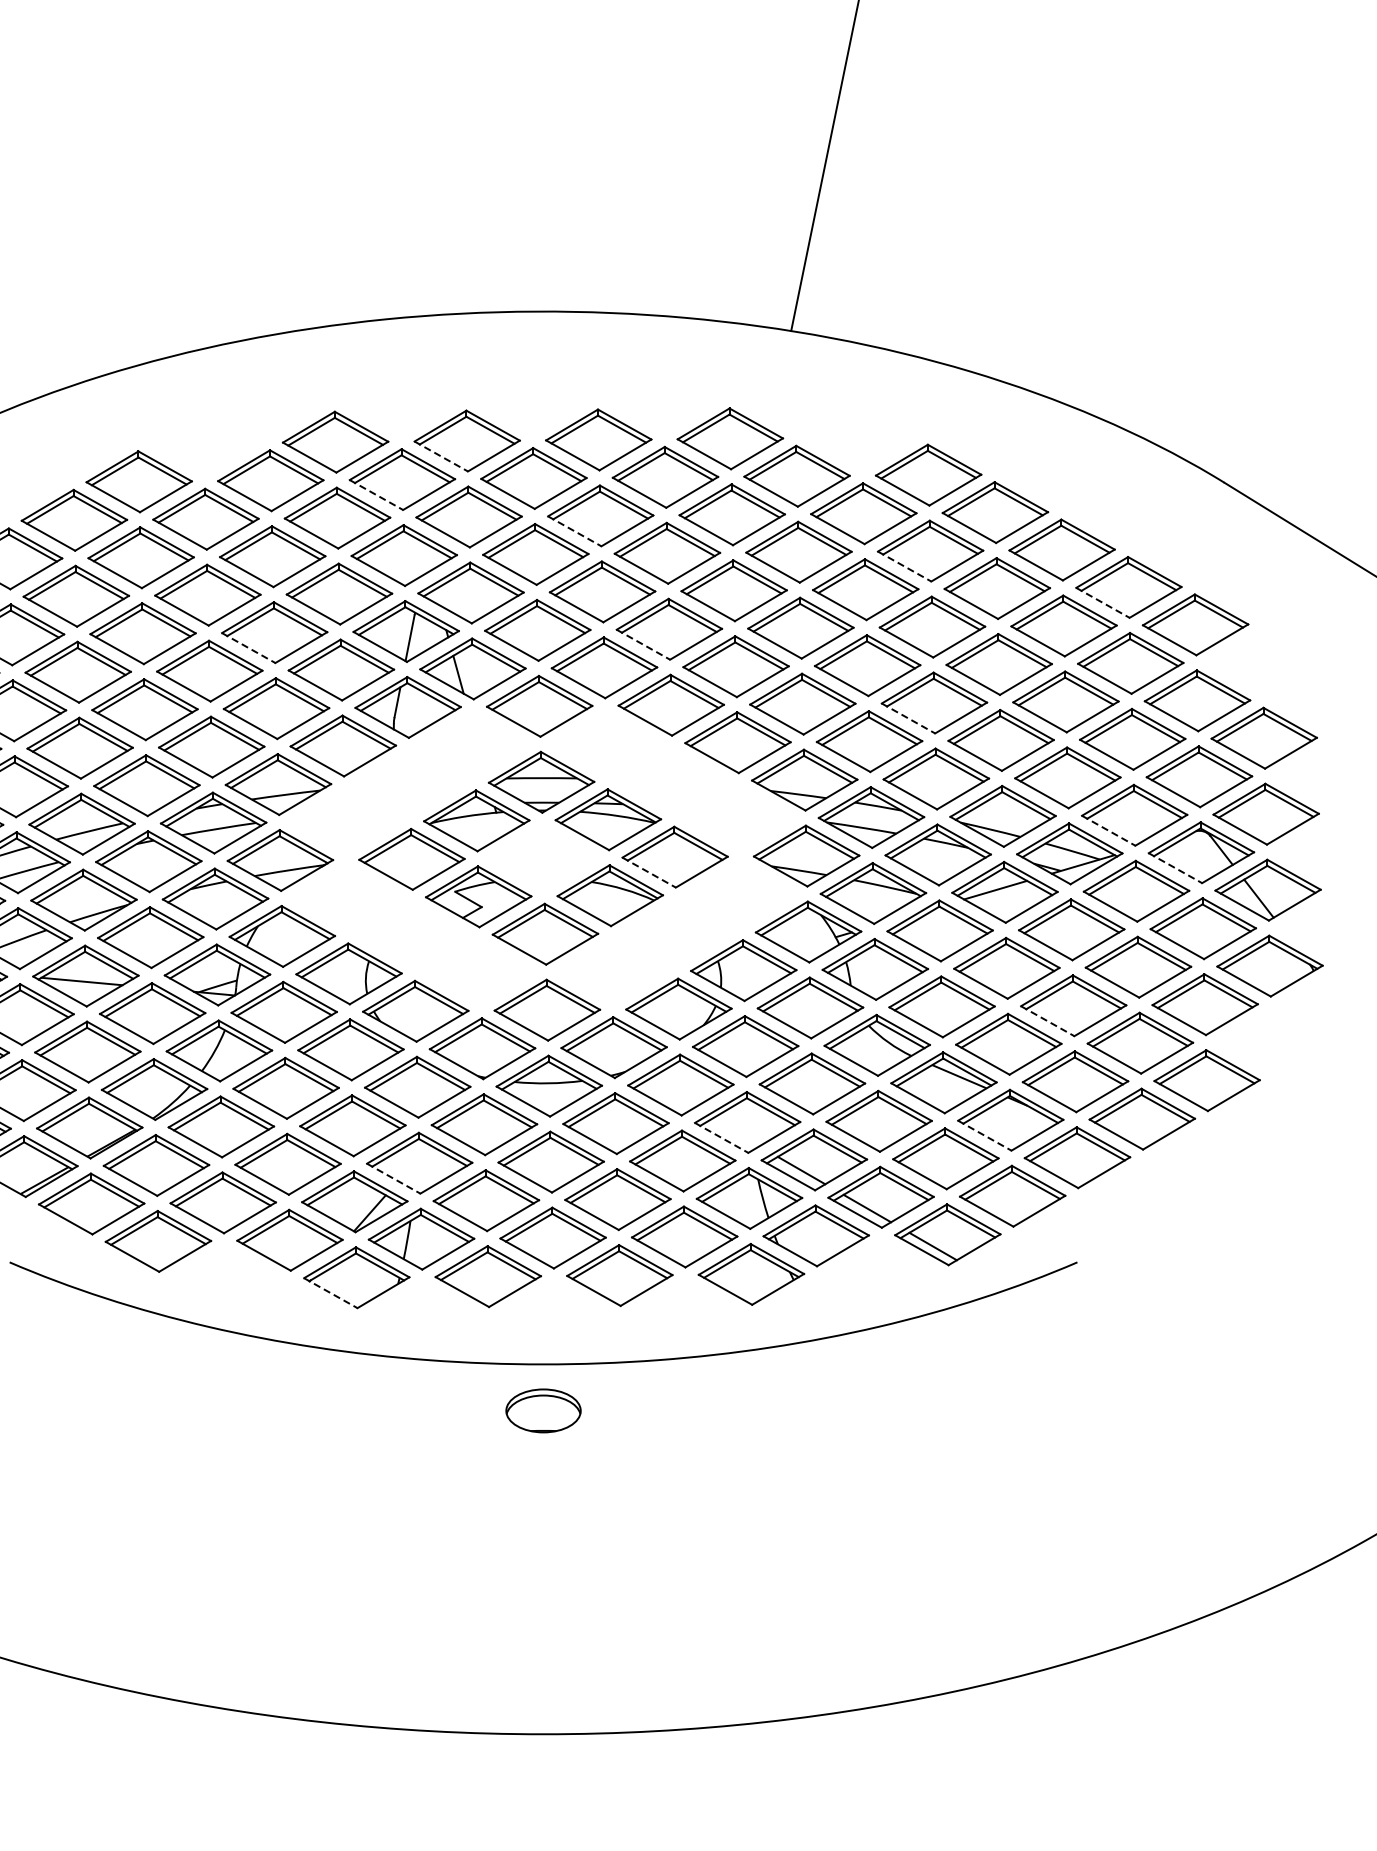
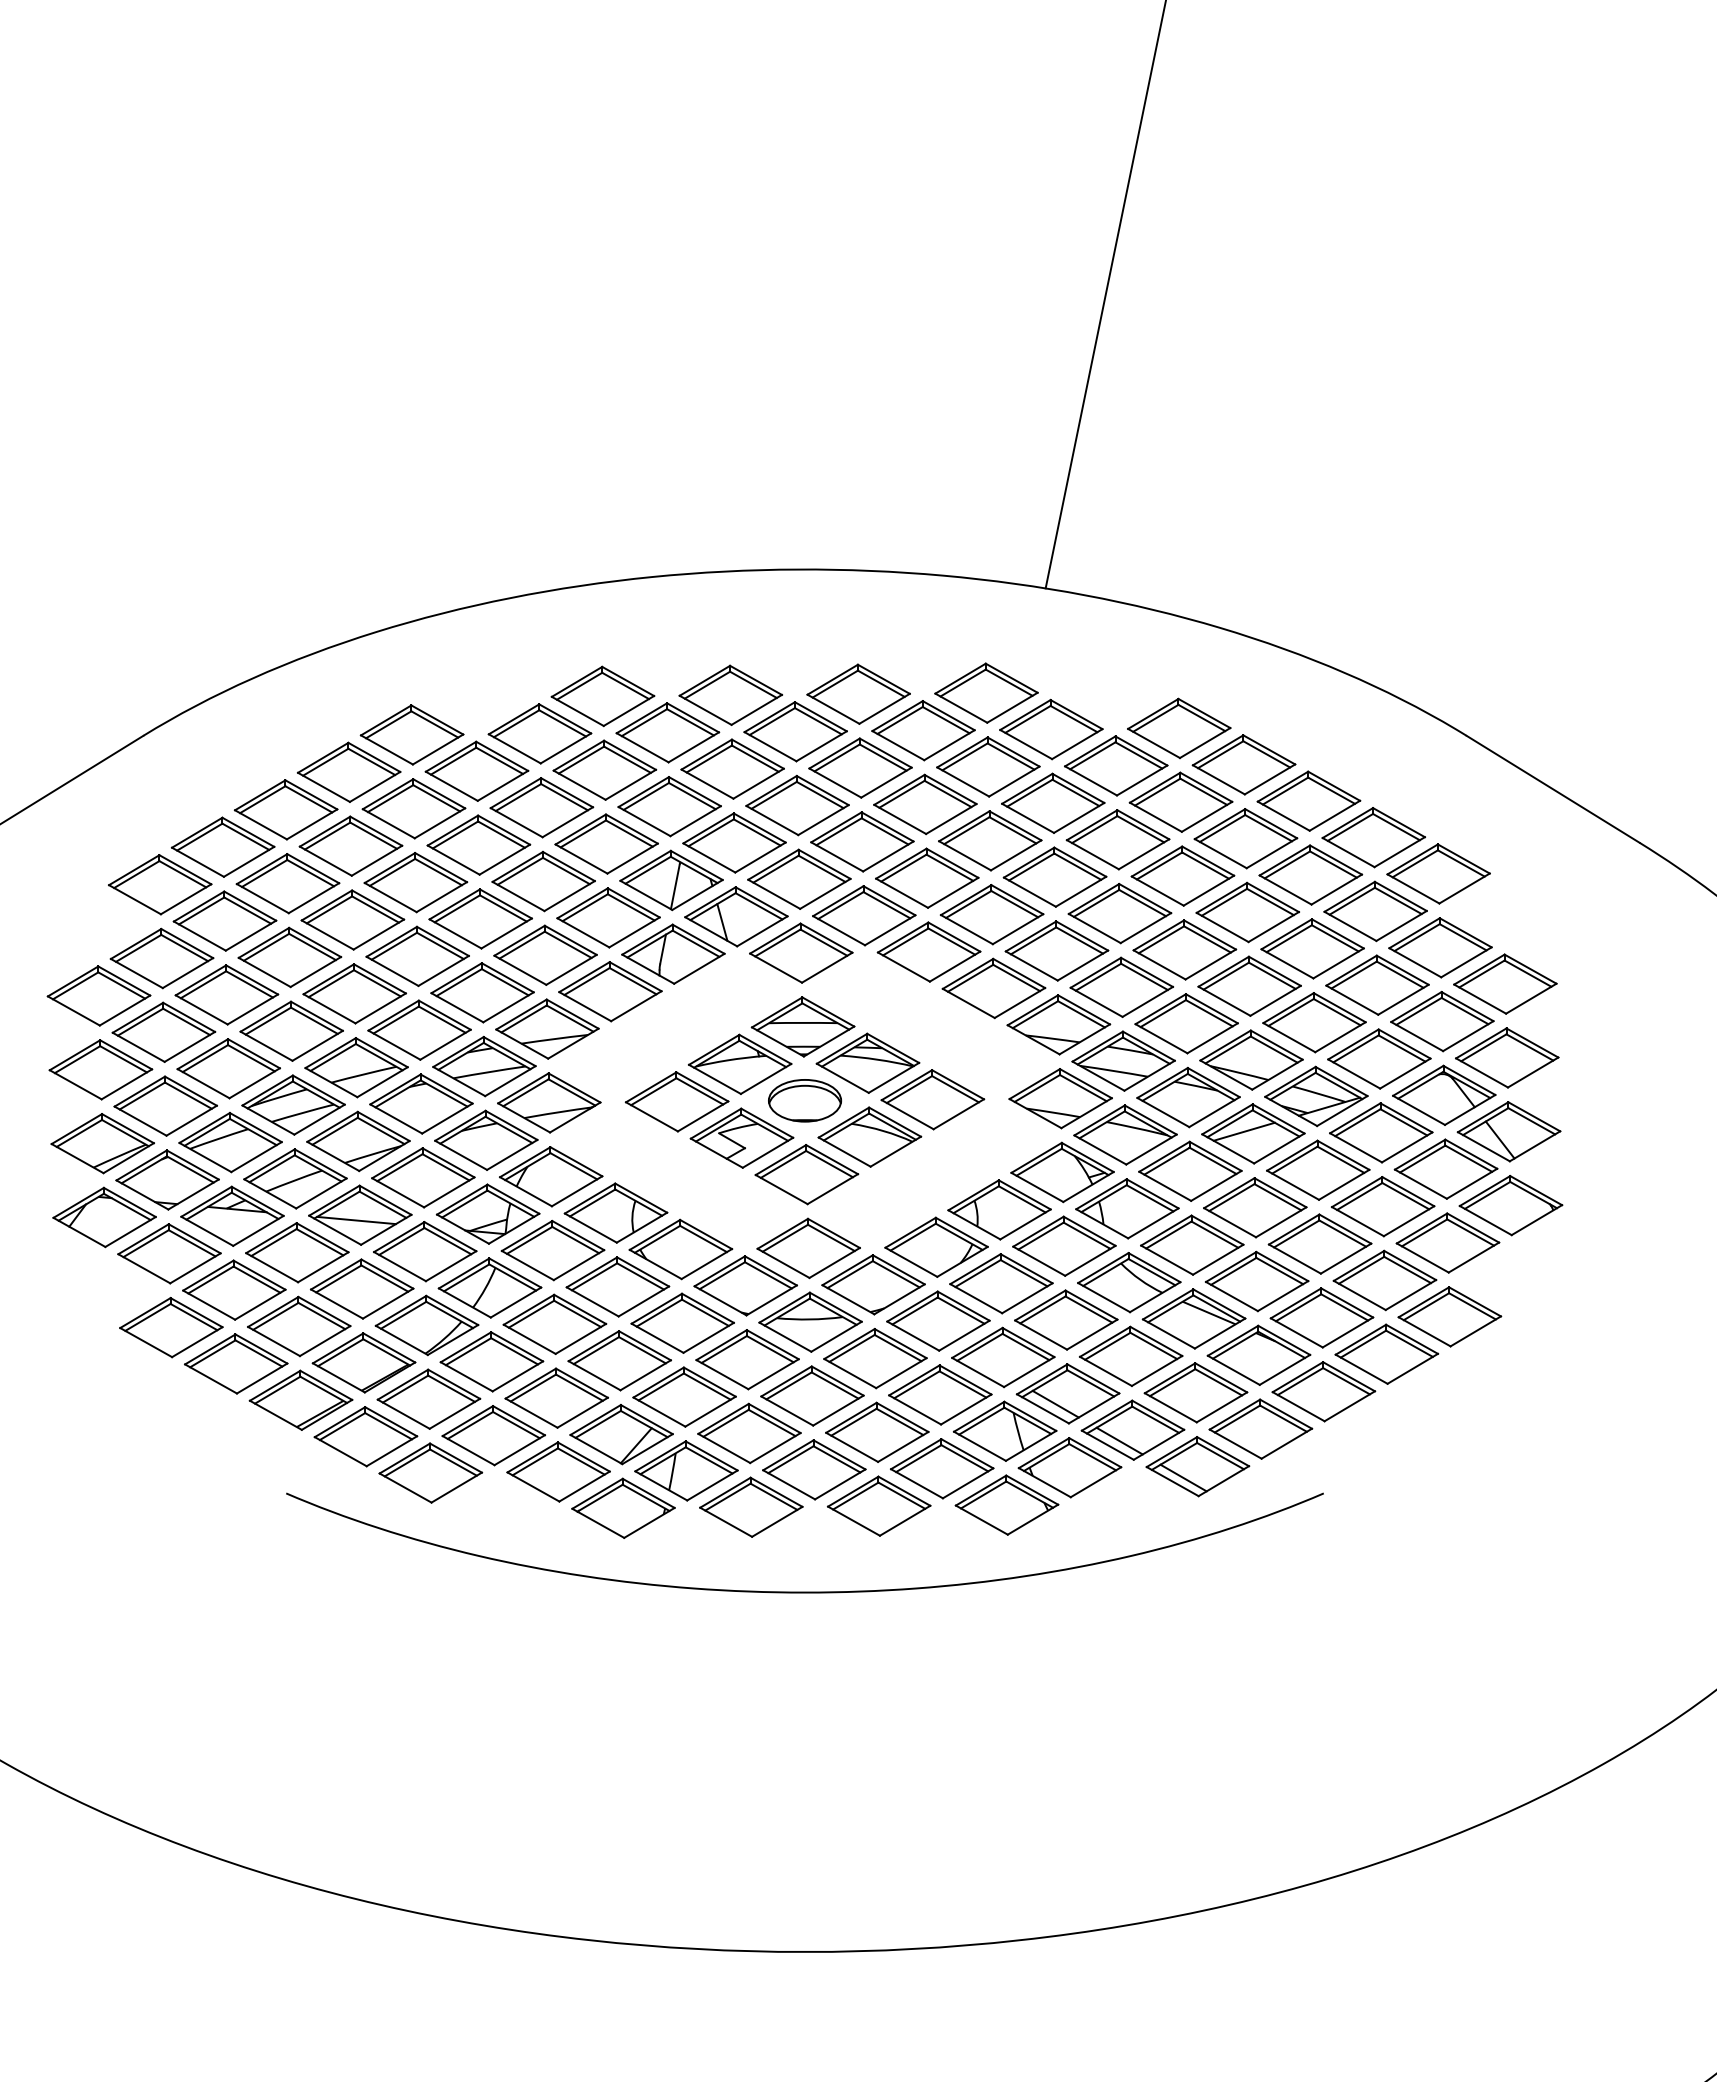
line: (441, 456) -> (705, 710), dashed -> solid
line: (376, 494) -> (642, 747), dashed -> solid
line: (574, 531) -> (835, 783), dashed -> solid
line: (904, 566) -> (1155, 817), dashed -> solid
line: (1102, 602) -> (1348, 852), dashed -> solid
line: (643, 644) -> (902, 893), dashed -> solid
line: (248, 648) -> (518, 896), dashed -> solid
line: (908, 718) -> (1159, 964), dashed -> solid
line: (1109, 831) -> (1354, 1074), dashed -> solid
line: (1175, 868) -> (1419, 1110), dashed -> solid
line: (649, 872) -> (907, 1114), dashed -> solid
line: (1047, 1021) -> (1294, 1259), dashed -> solid
line: (984, 1135) -> (1233, 1370), dashed -> solid
line: (722, 1137) -> (978, 1372), dashed -> solid
line: (393, 1179) -> (659, 1412), dashed -> solid
line: (331, 1293) -> (598, 1523), dashed -> solid
part: (543, 1410) -> (804, 1100), moved

